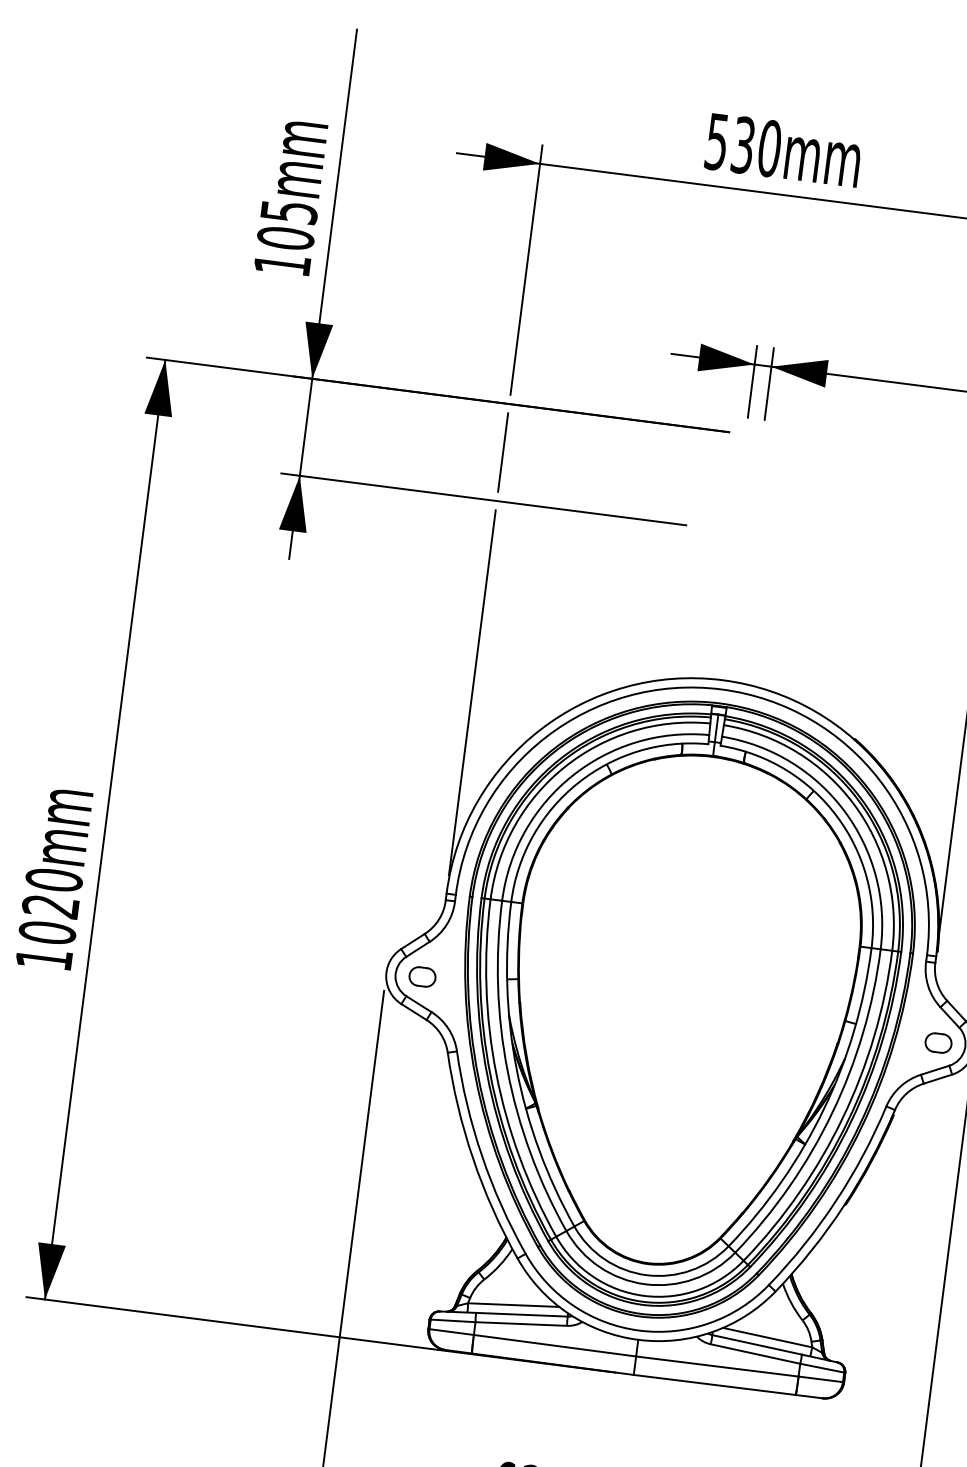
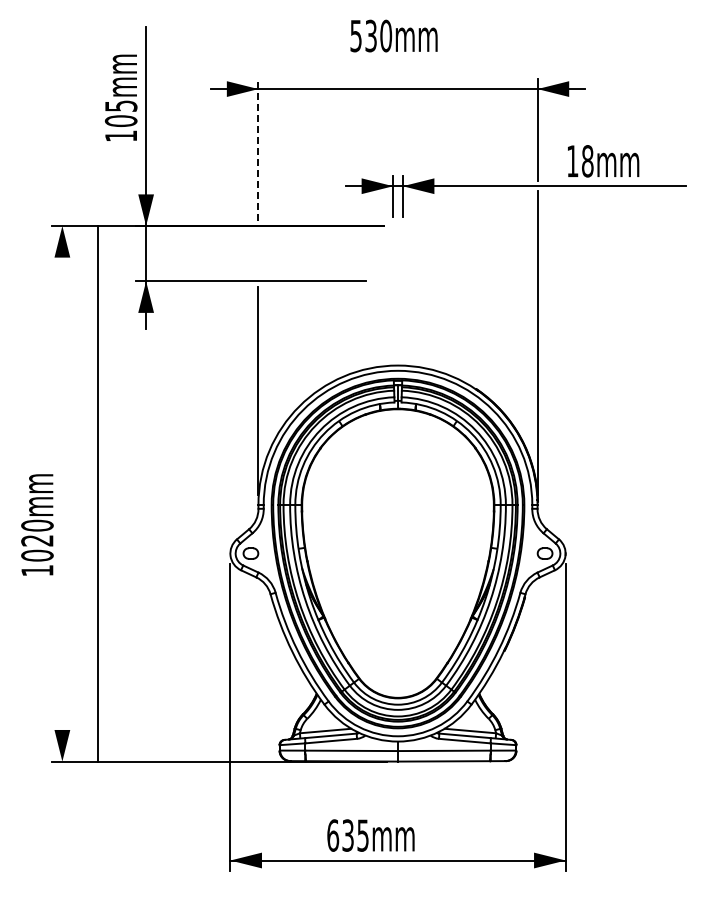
text: (782, 149) -> (393, 35), moved
text: (291, 196) -> (121, 97), moved
line: (526, 269) -> (258, 149), solid -> dashed
line: (503, 452) -> (258, 253), removed
line: (105, 829) -> (98, 493), moved

